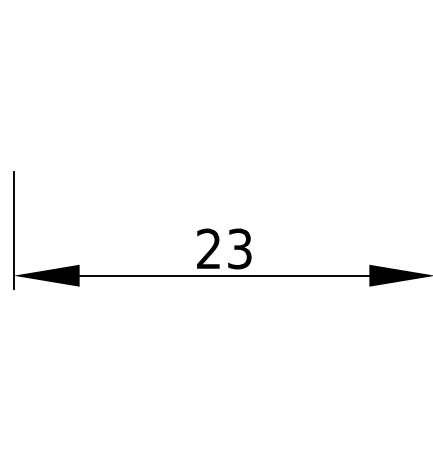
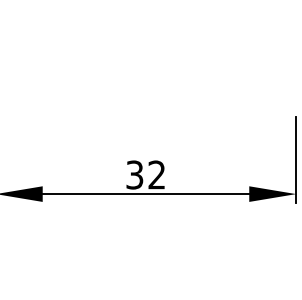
text: (224, 248) -> (145, 174), 23 -> 32

